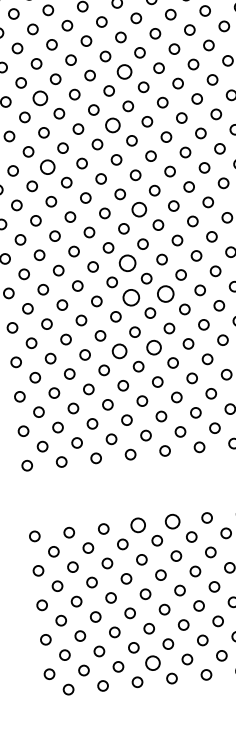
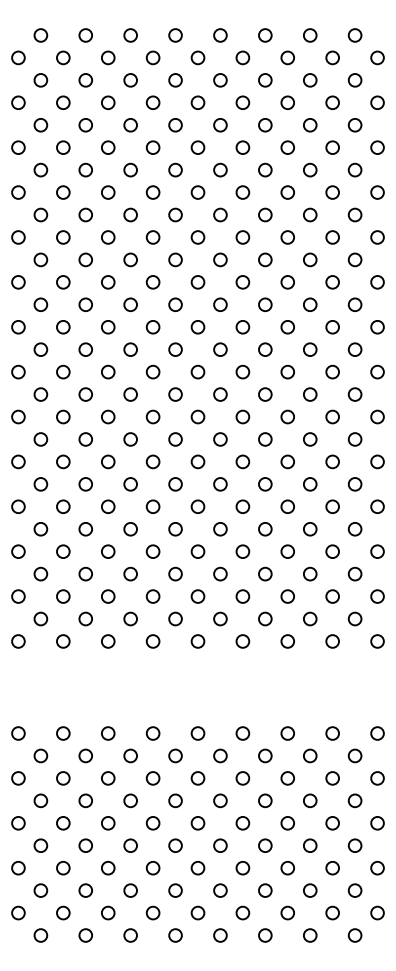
circle: (124, 71) -> (197, 147), size x0.71
circle: (40, 97) -> (85, 169), size x0.71
circle: (112, 125) -> (175, 214), size x0.71
circle: (47, 166) -> (85, 259), size x0.71
circle: (138, 209) -> (197, 327), size x0.71
circle: (127, 263) -> (175, 394), size x0.62
circle: (165, 294) -> (220, 439), size x0.62
circle: (131, 297) -> (175, 439), size x0.62
circle: (153, 347) -> (197, 506), size x0.71
circle: (119, 351) -> (152, 506), size x0.71
circle: (172, 521) -> (197, 733), size x0.71
circle: (137, 525) -> (152, 733), size x0.71
circle: (152, 662) -> (152, 912), size x0.71

